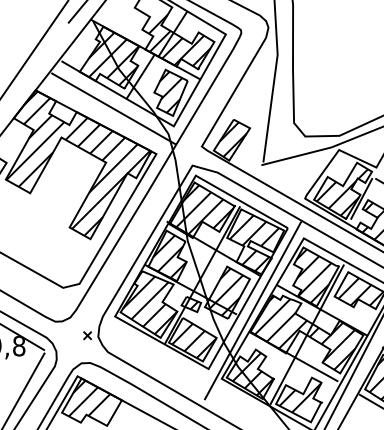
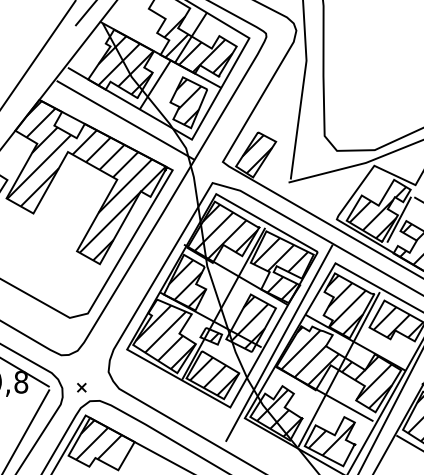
part: (87, 335) -> (81, 387), moved

